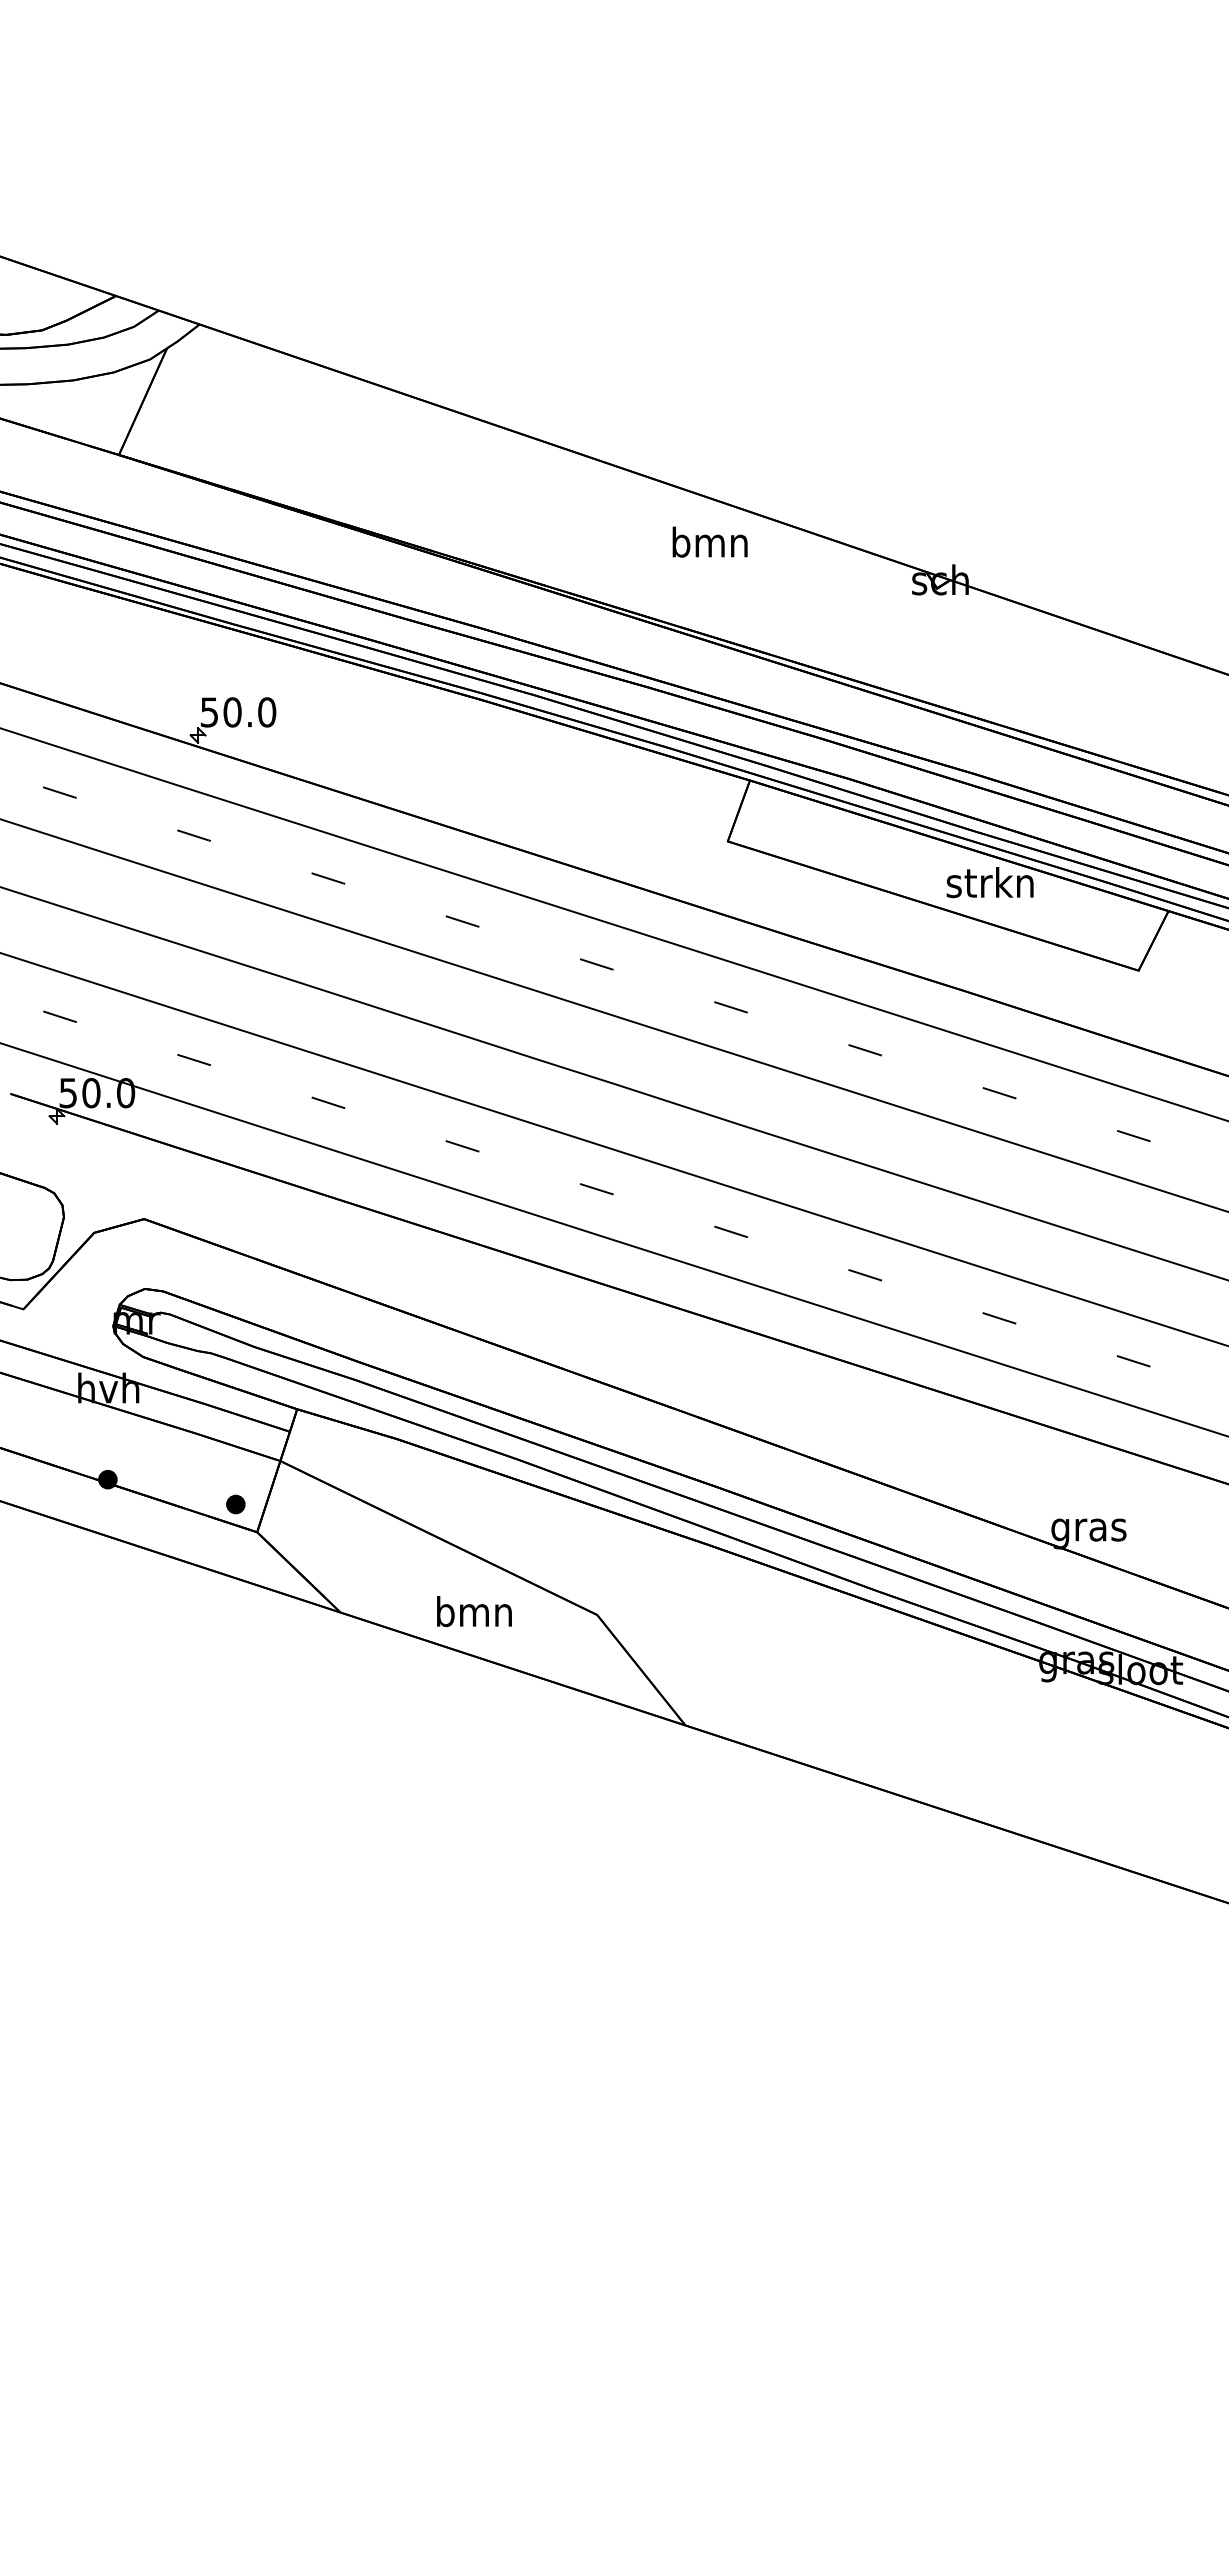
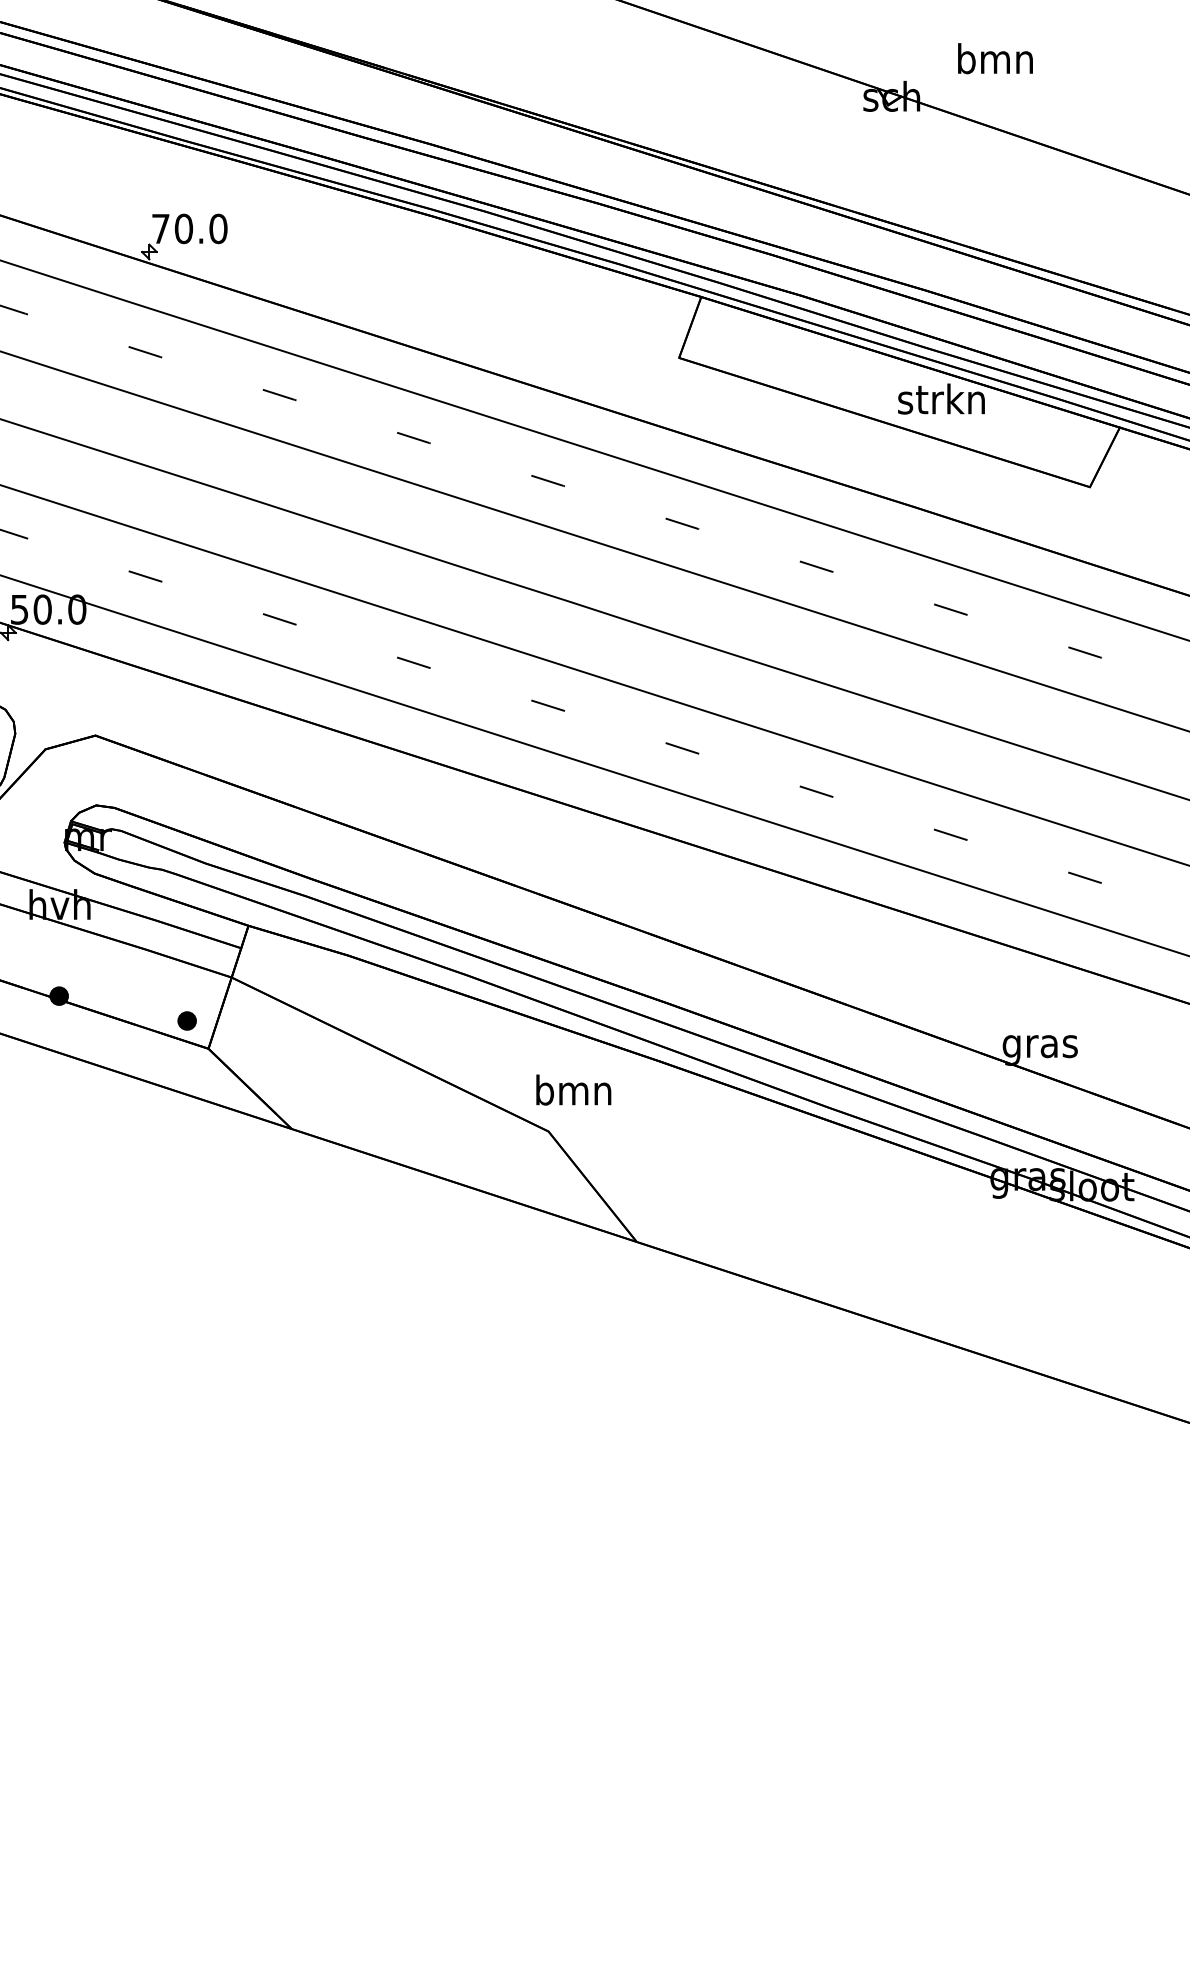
text: (709, 541) -> (994, 58), moved
text: (208, 712) -> (159, 229), 50.0 -> 70.0
text: (474, 1611) -> (573, 1090), moved

